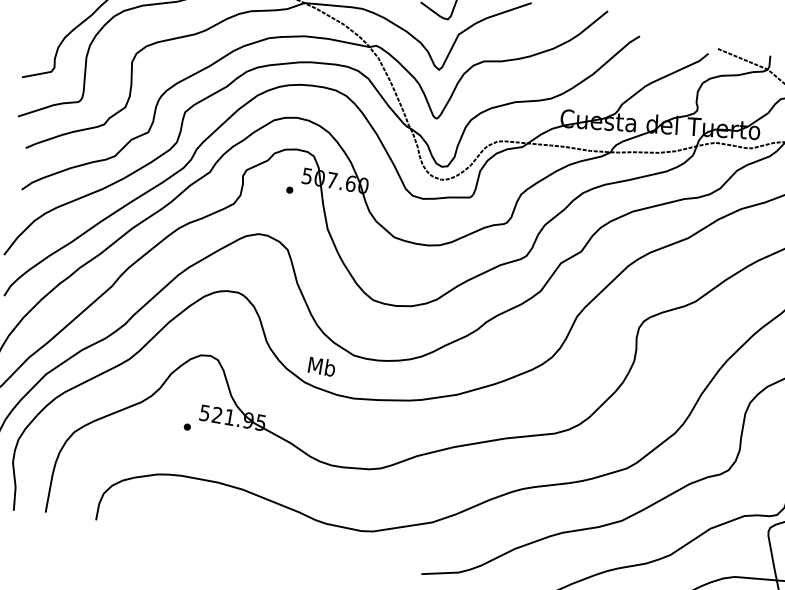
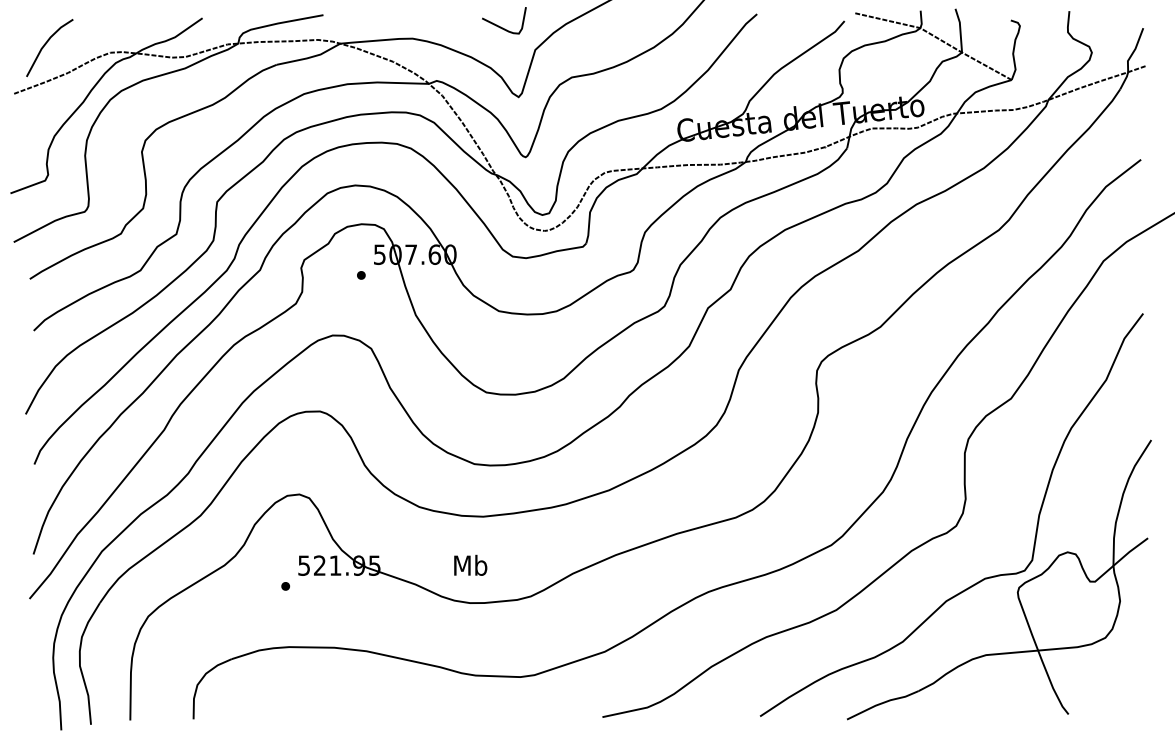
text: (322, 365) -> (470, 564), moved

